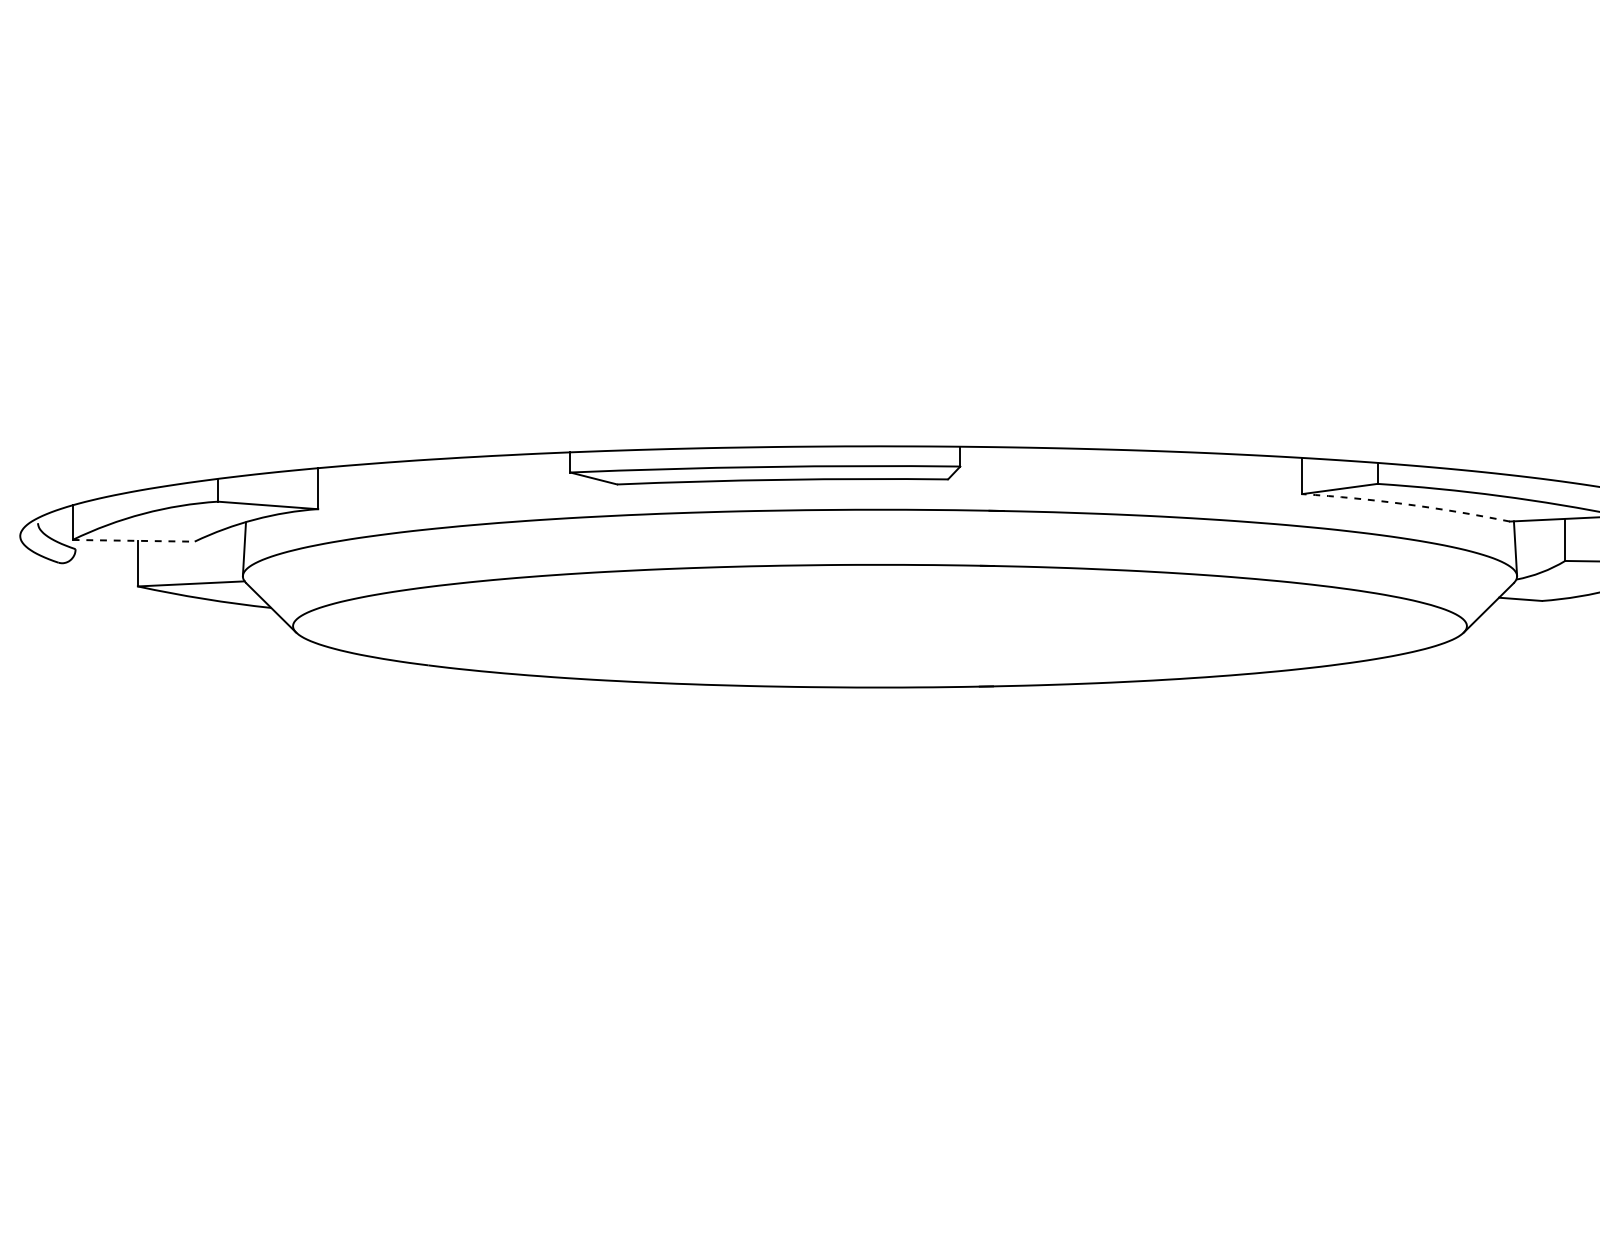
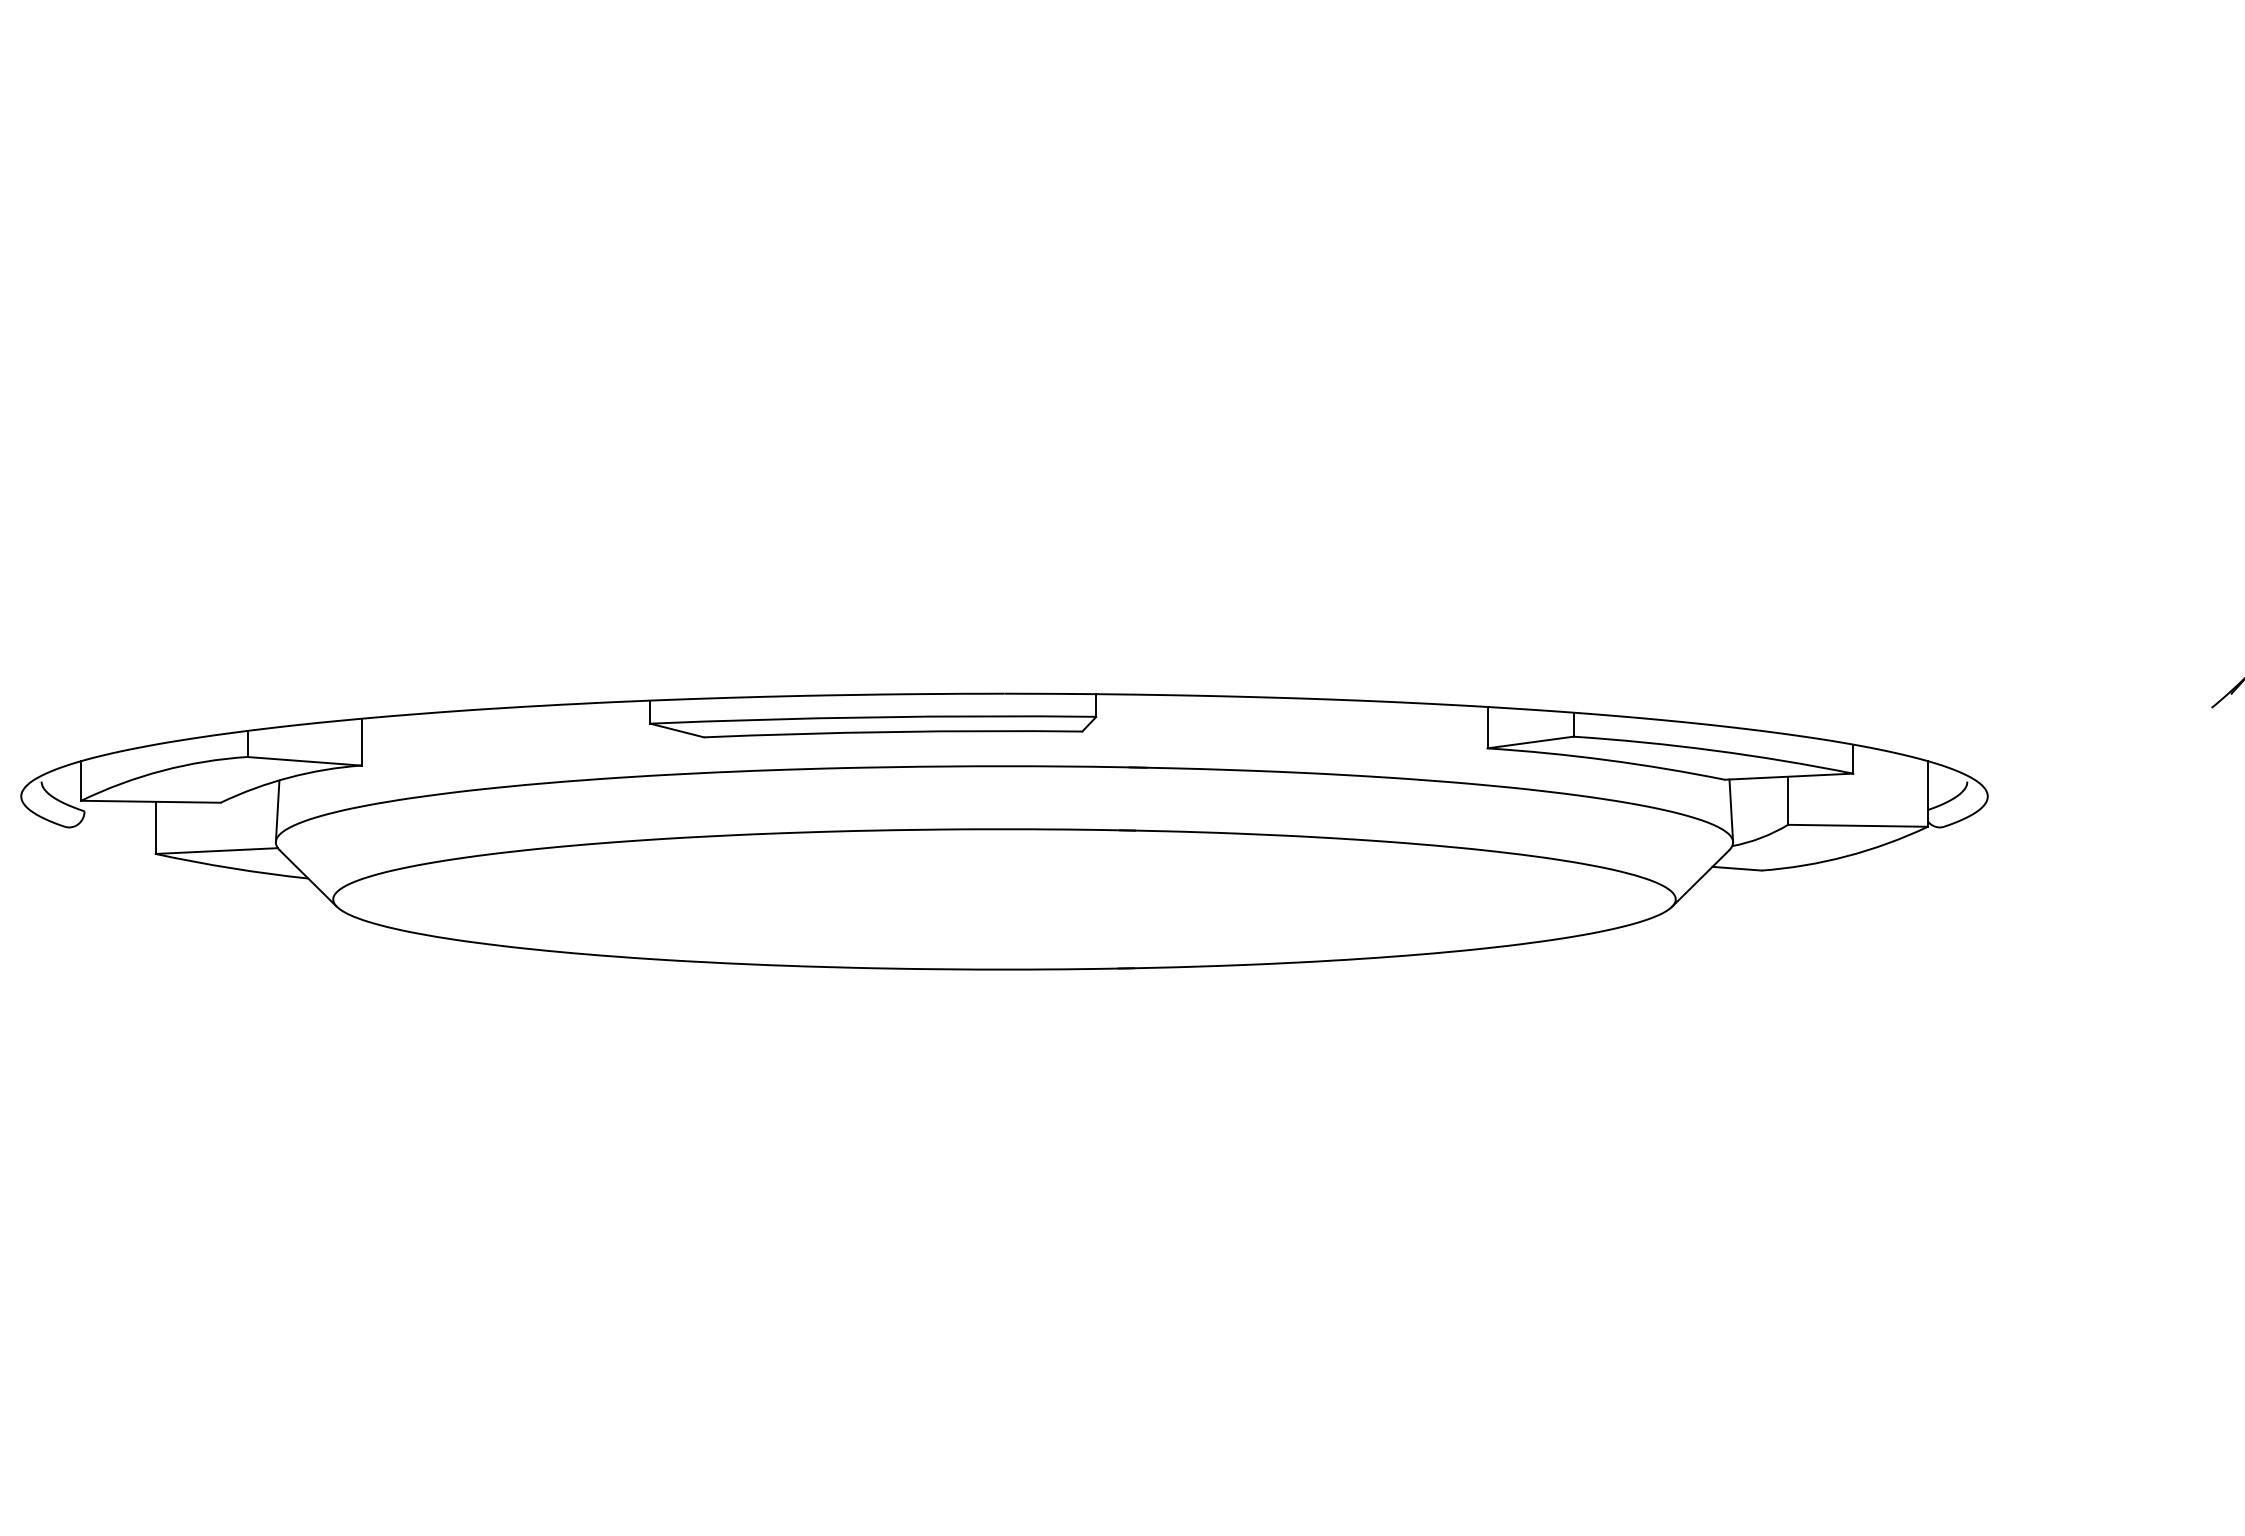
arc: (1406, 504) -> (1606, 760), dashed -> solid
line: (134, 540) -> (151, 801), dashed -> solid

